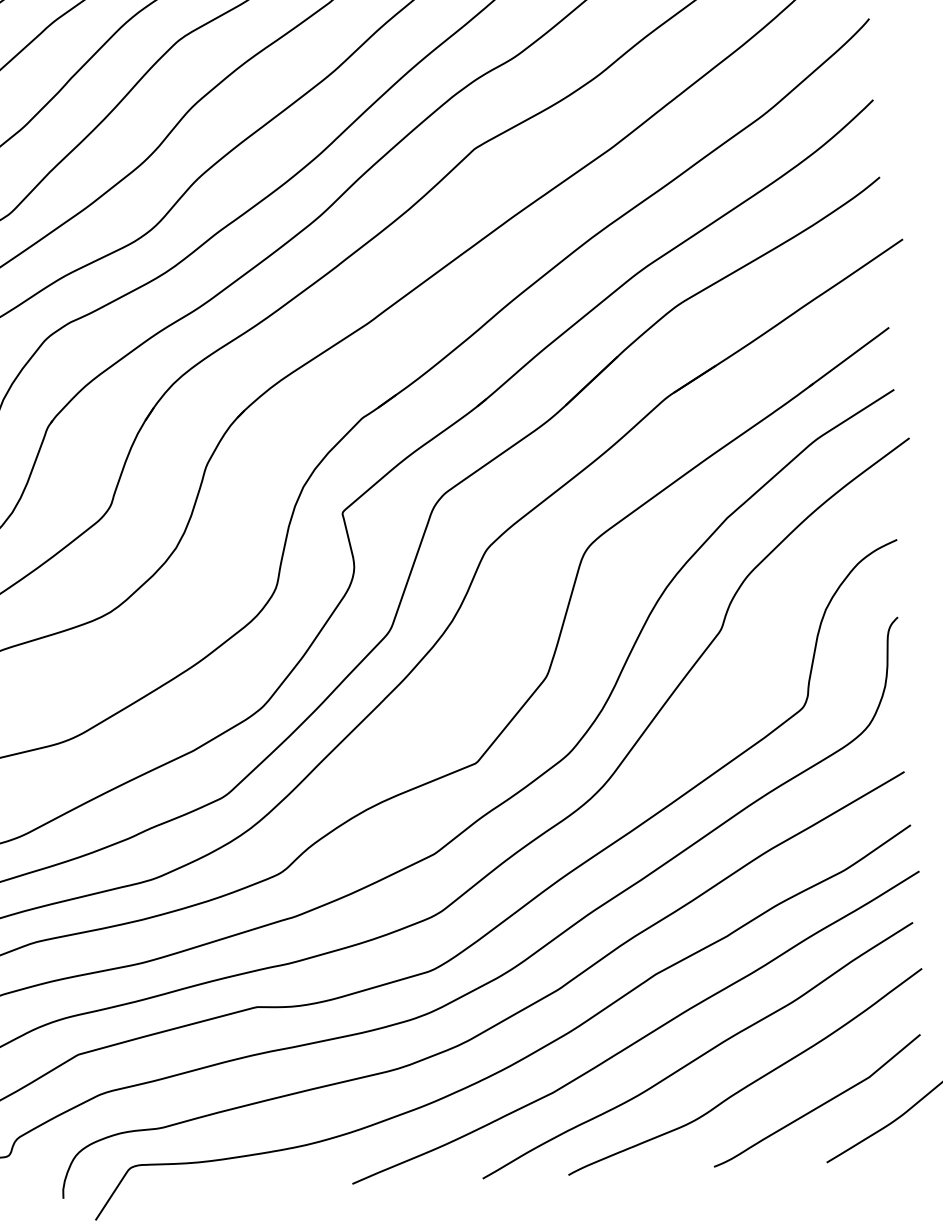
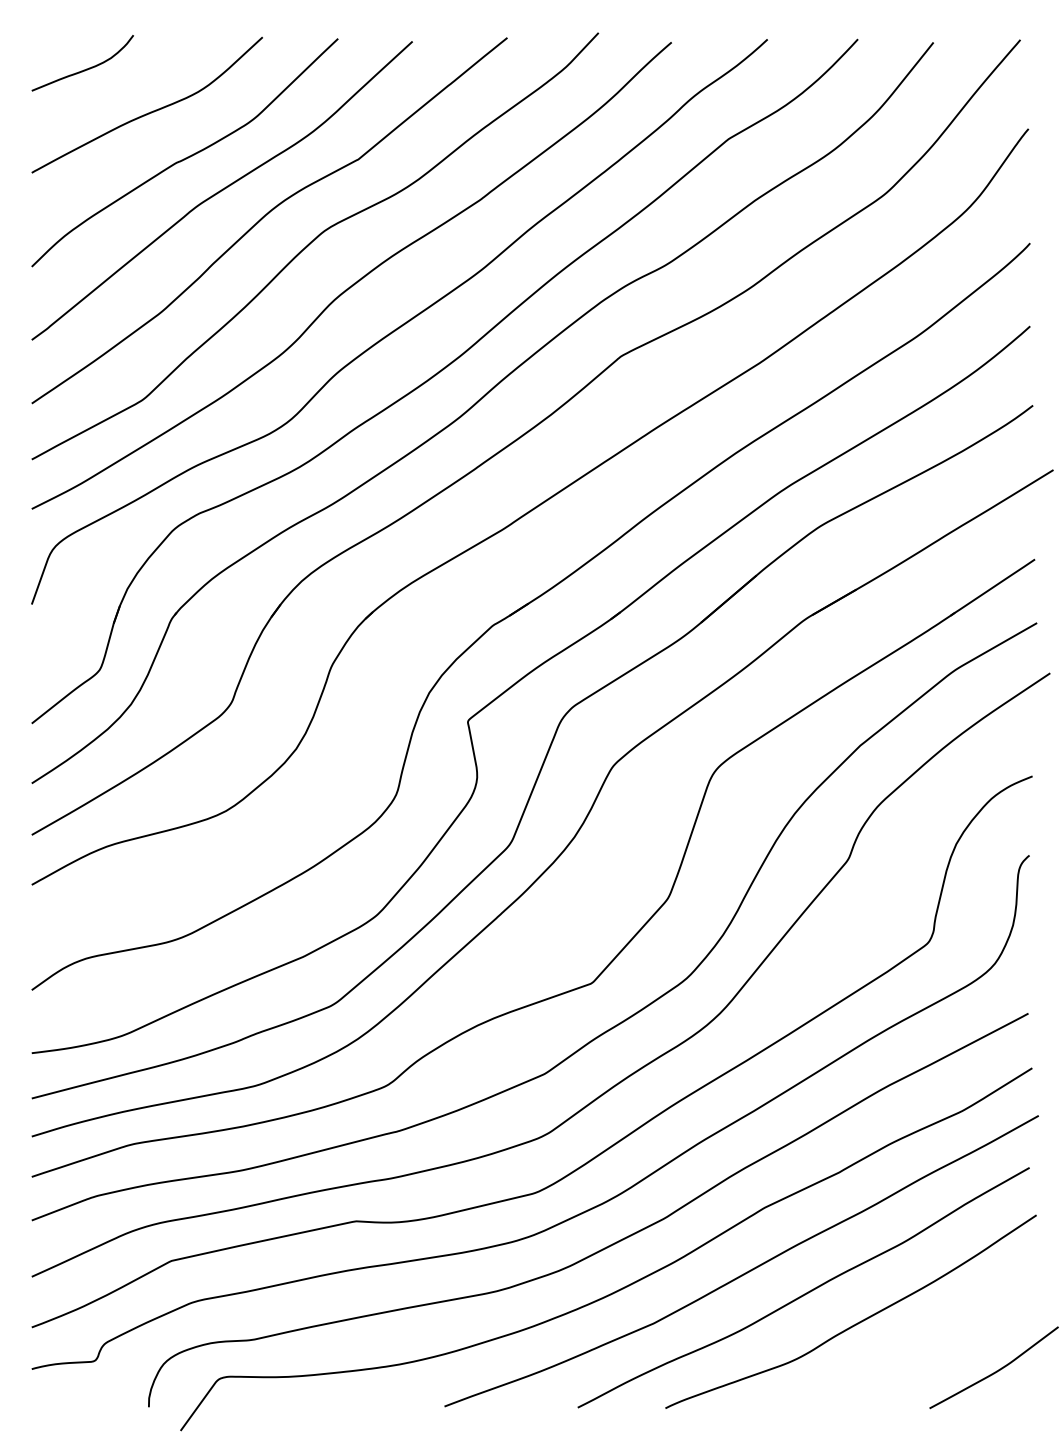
curve: (819, 1105) -> (925, 1349), removed

